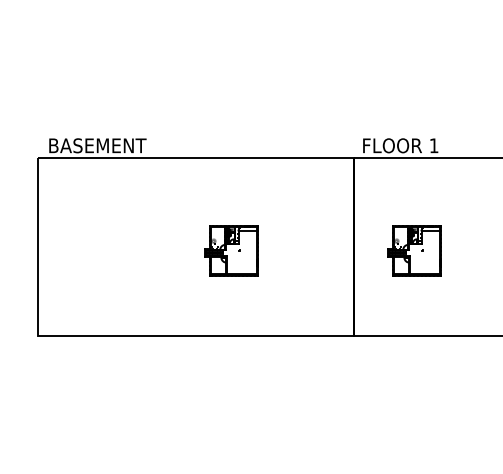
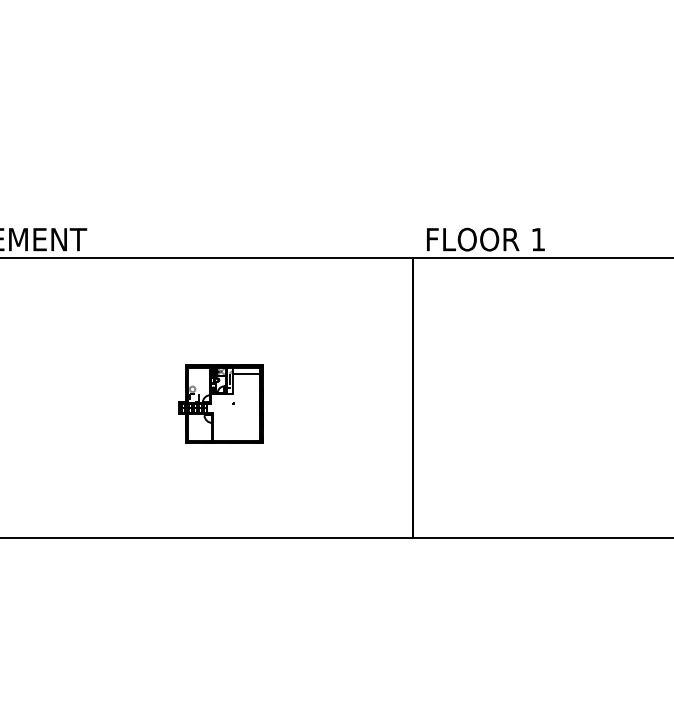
part: (414, 250) -> (507, 403), removed

